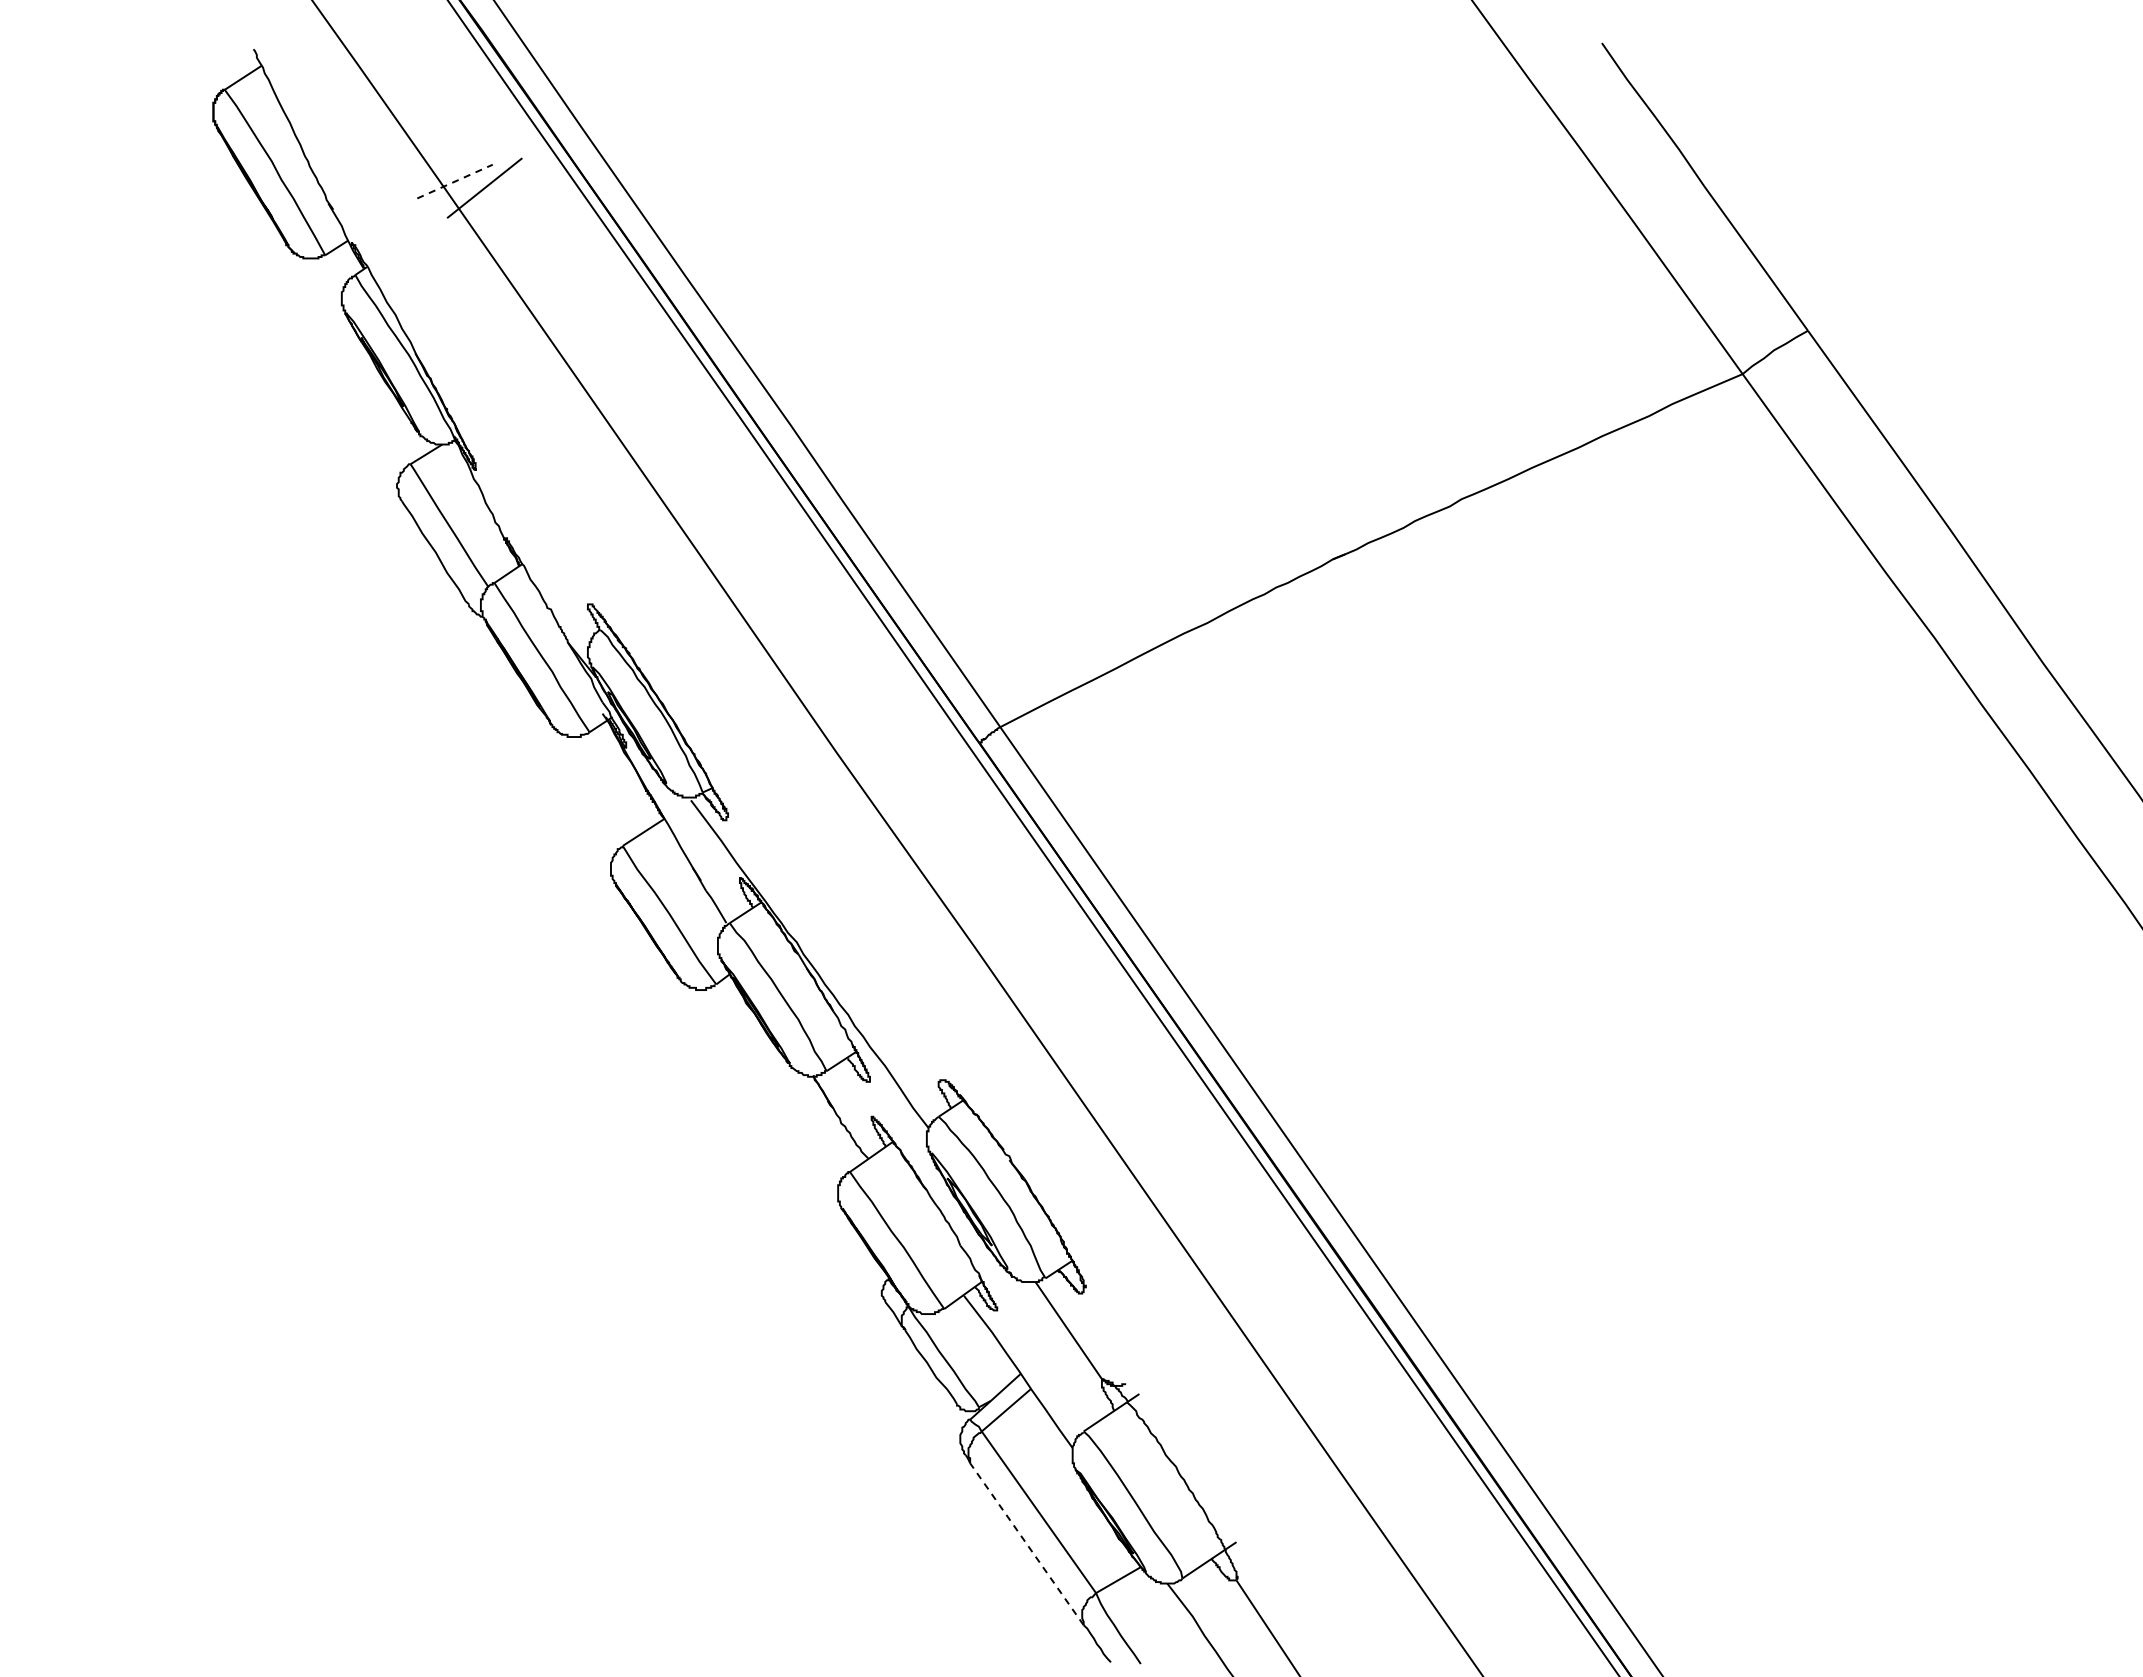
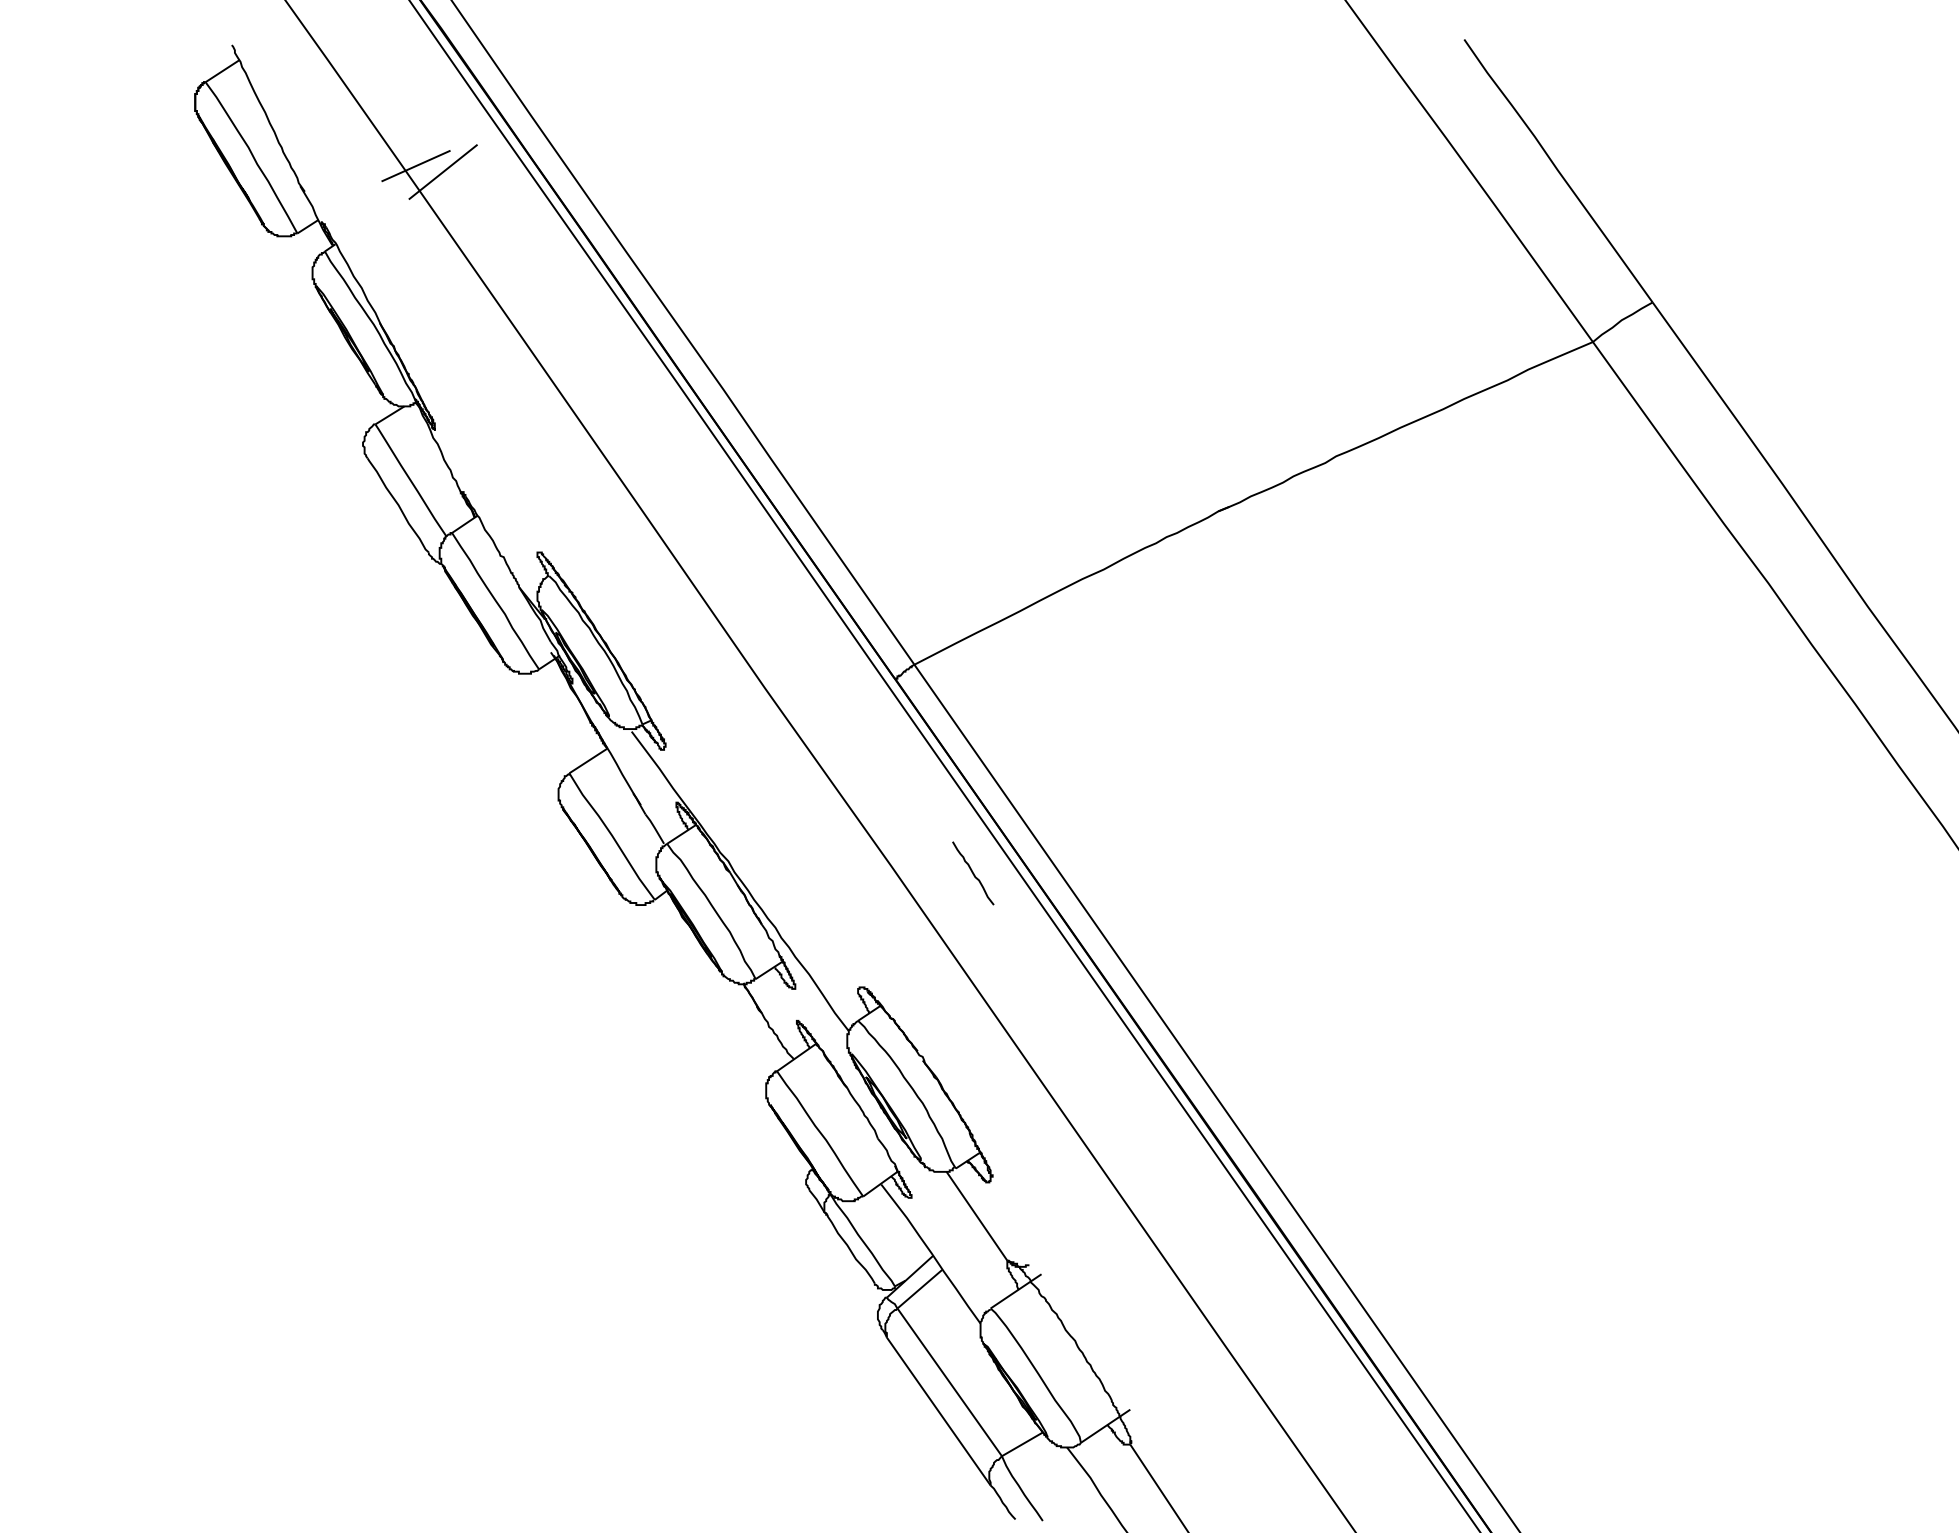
line: (455, 181) -> (416, 166), dashed -> solid
curve: (1064, 955) -> (973, 873), added
line: (1026, 1544) -> (938, 1411), dashed -> solid

